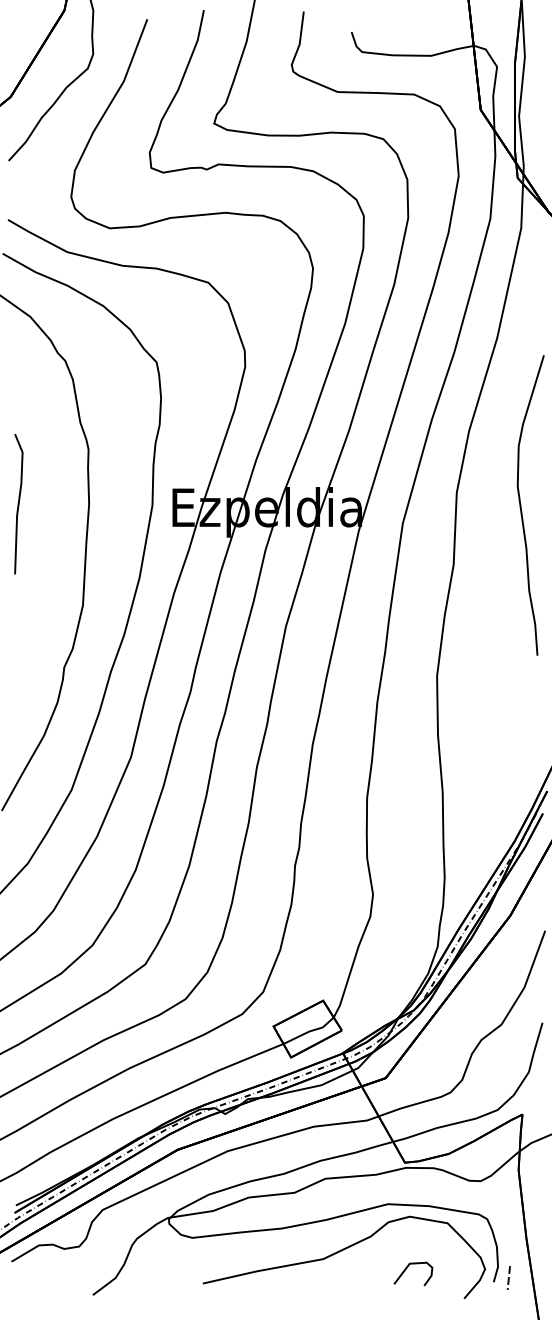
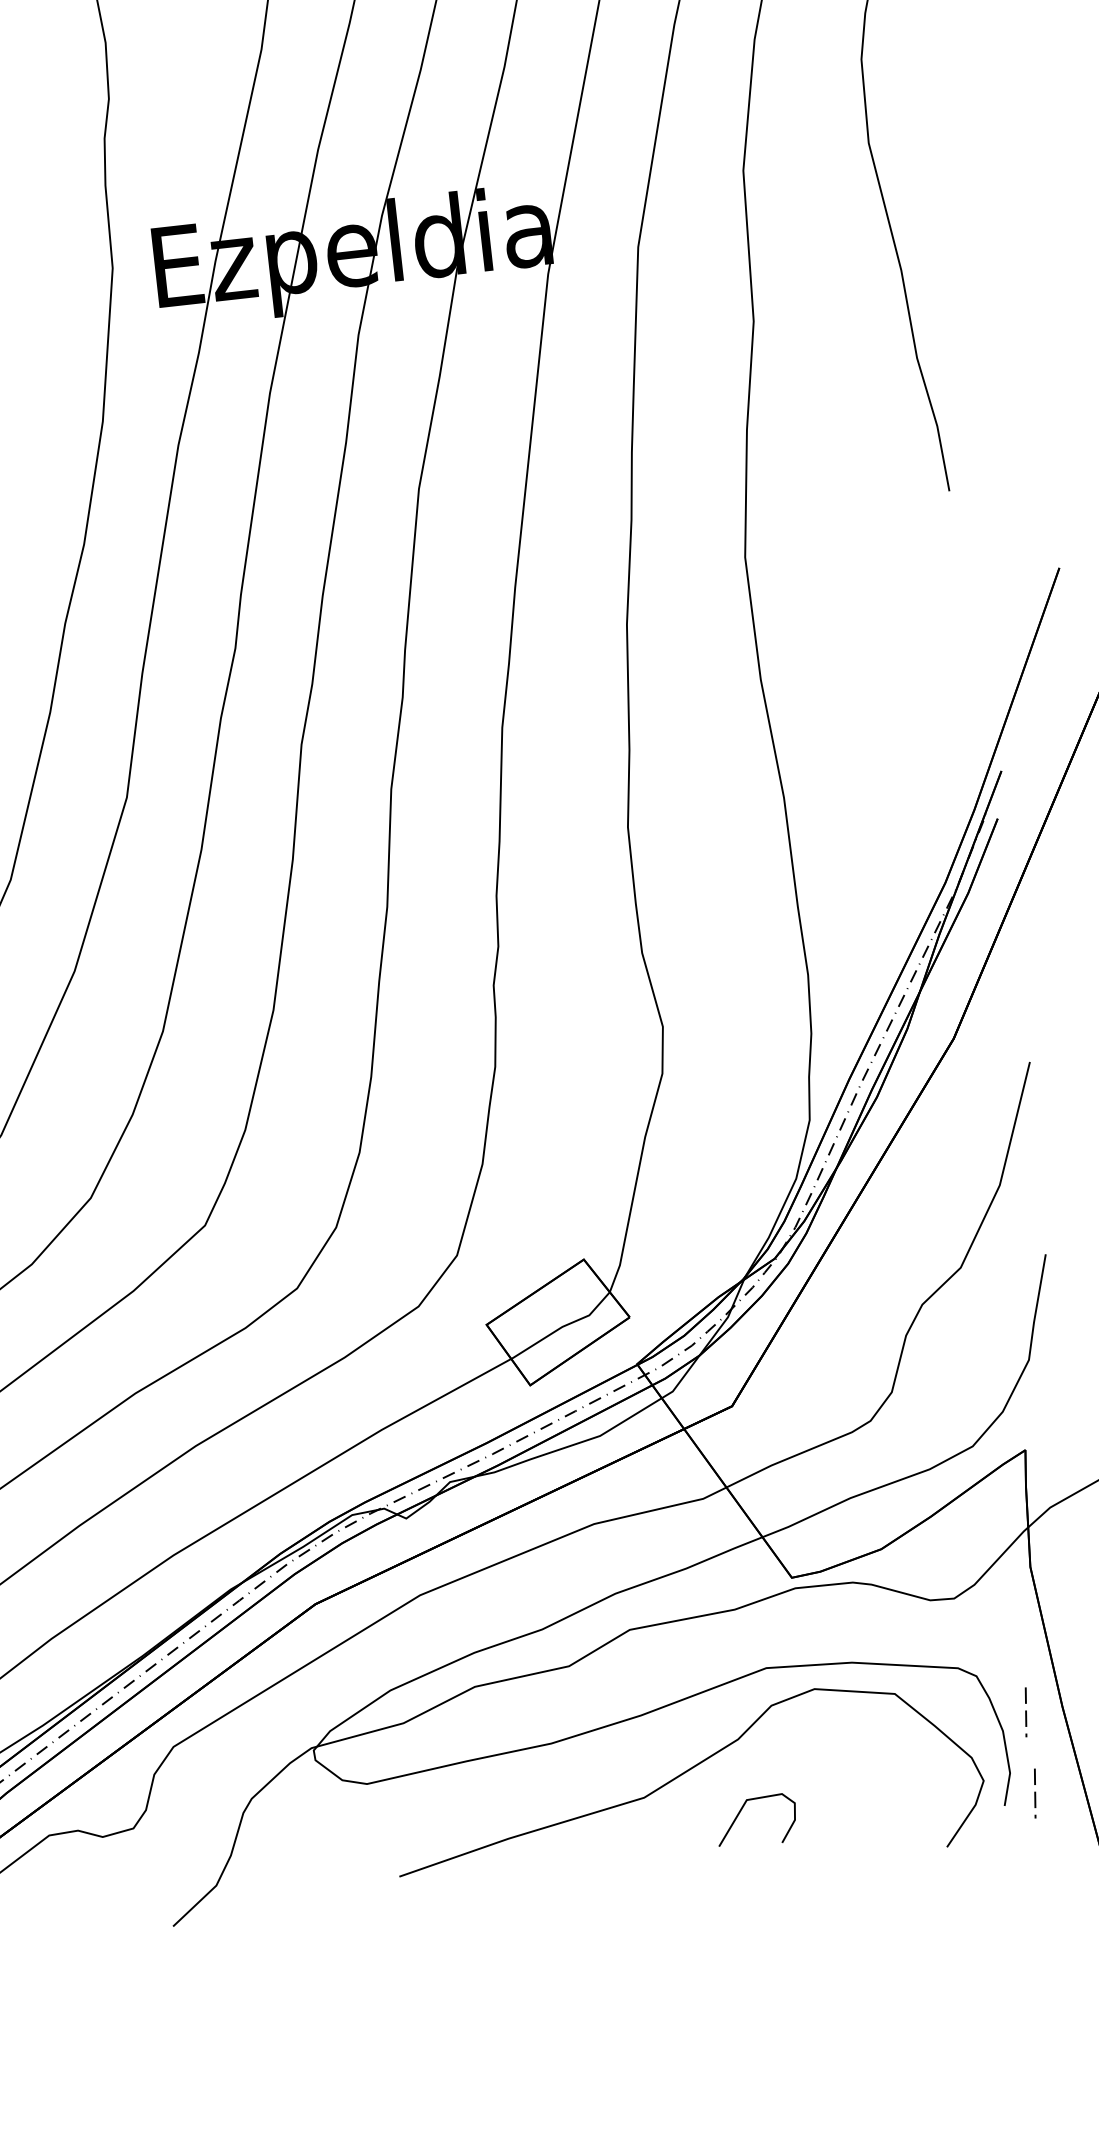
line: (508, 1238) -> (1025, 1711), added
curve: (408, 1267) -> (745, 1808), moved

